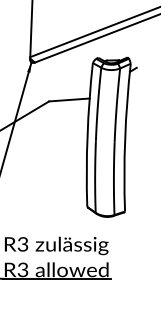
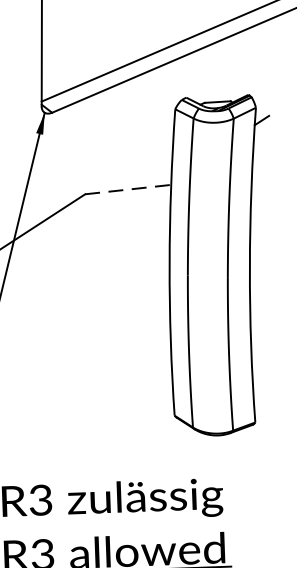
line: (69, 99) -> (128, 188), solid -> dashed

